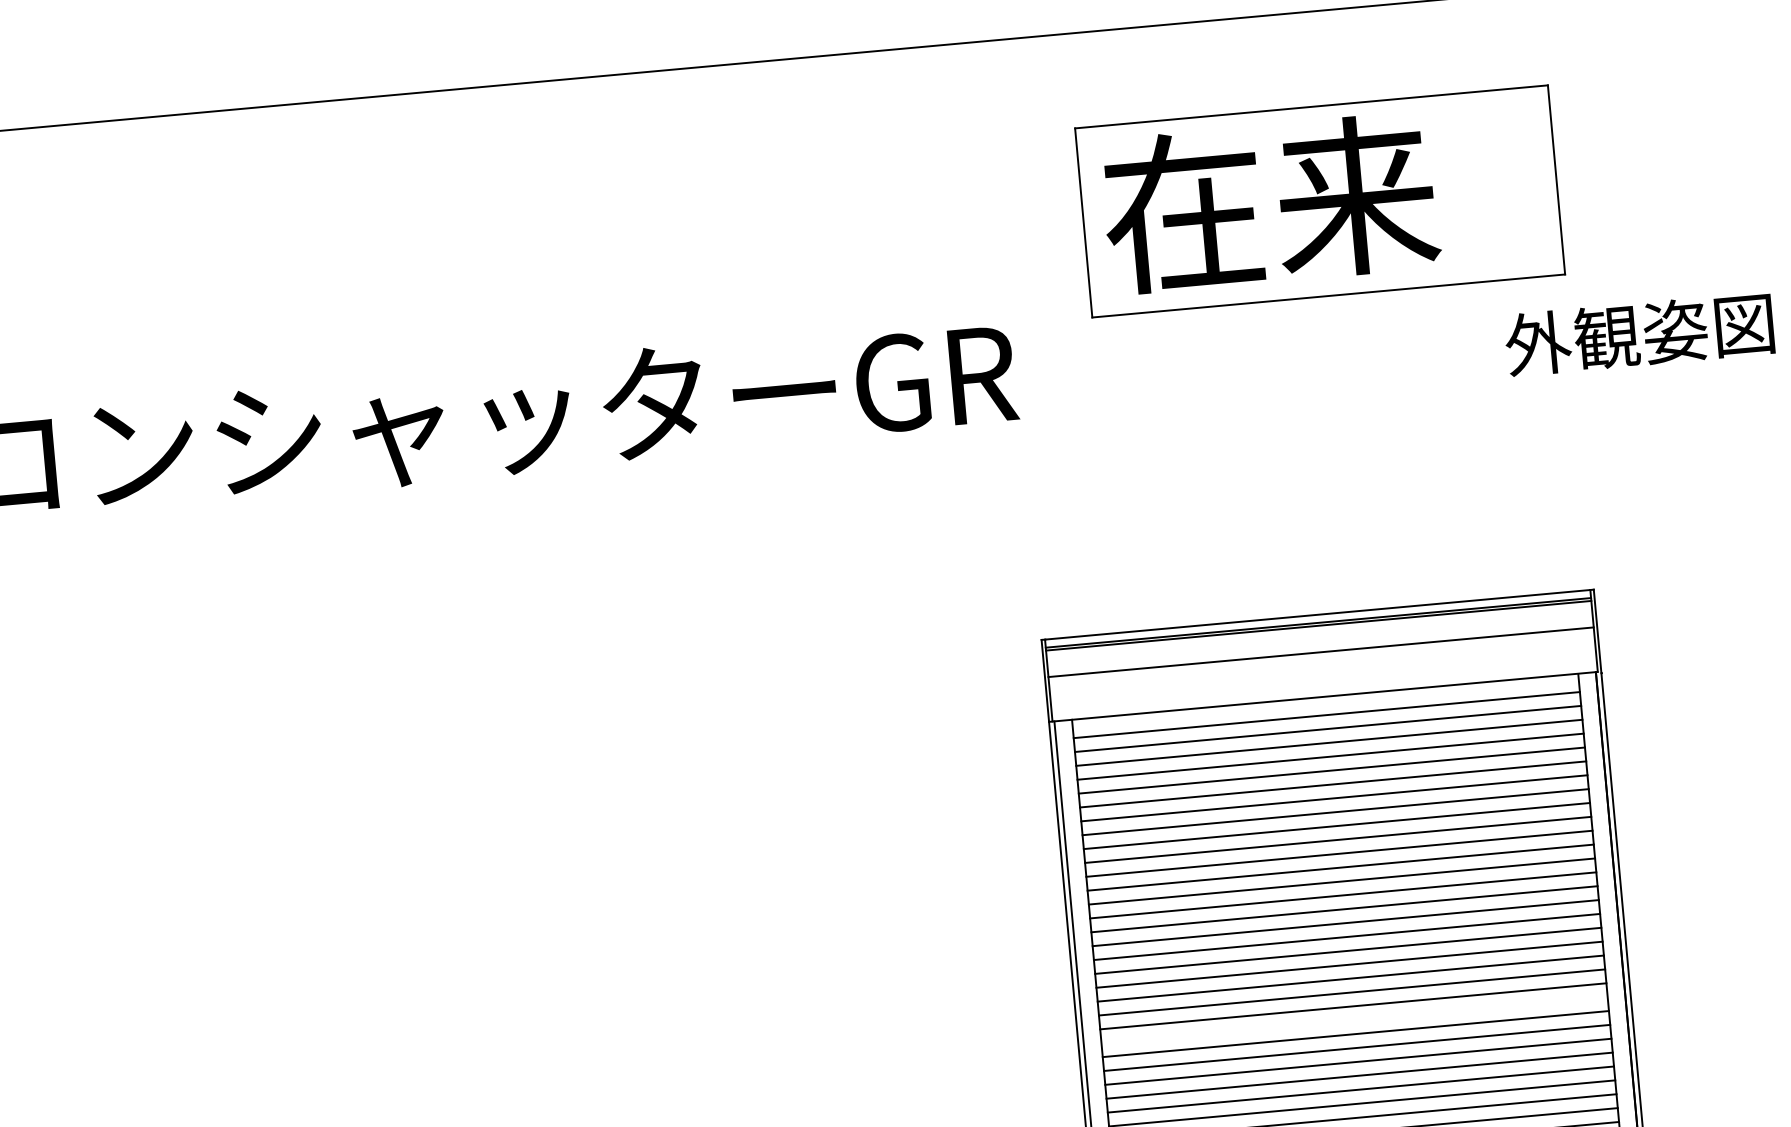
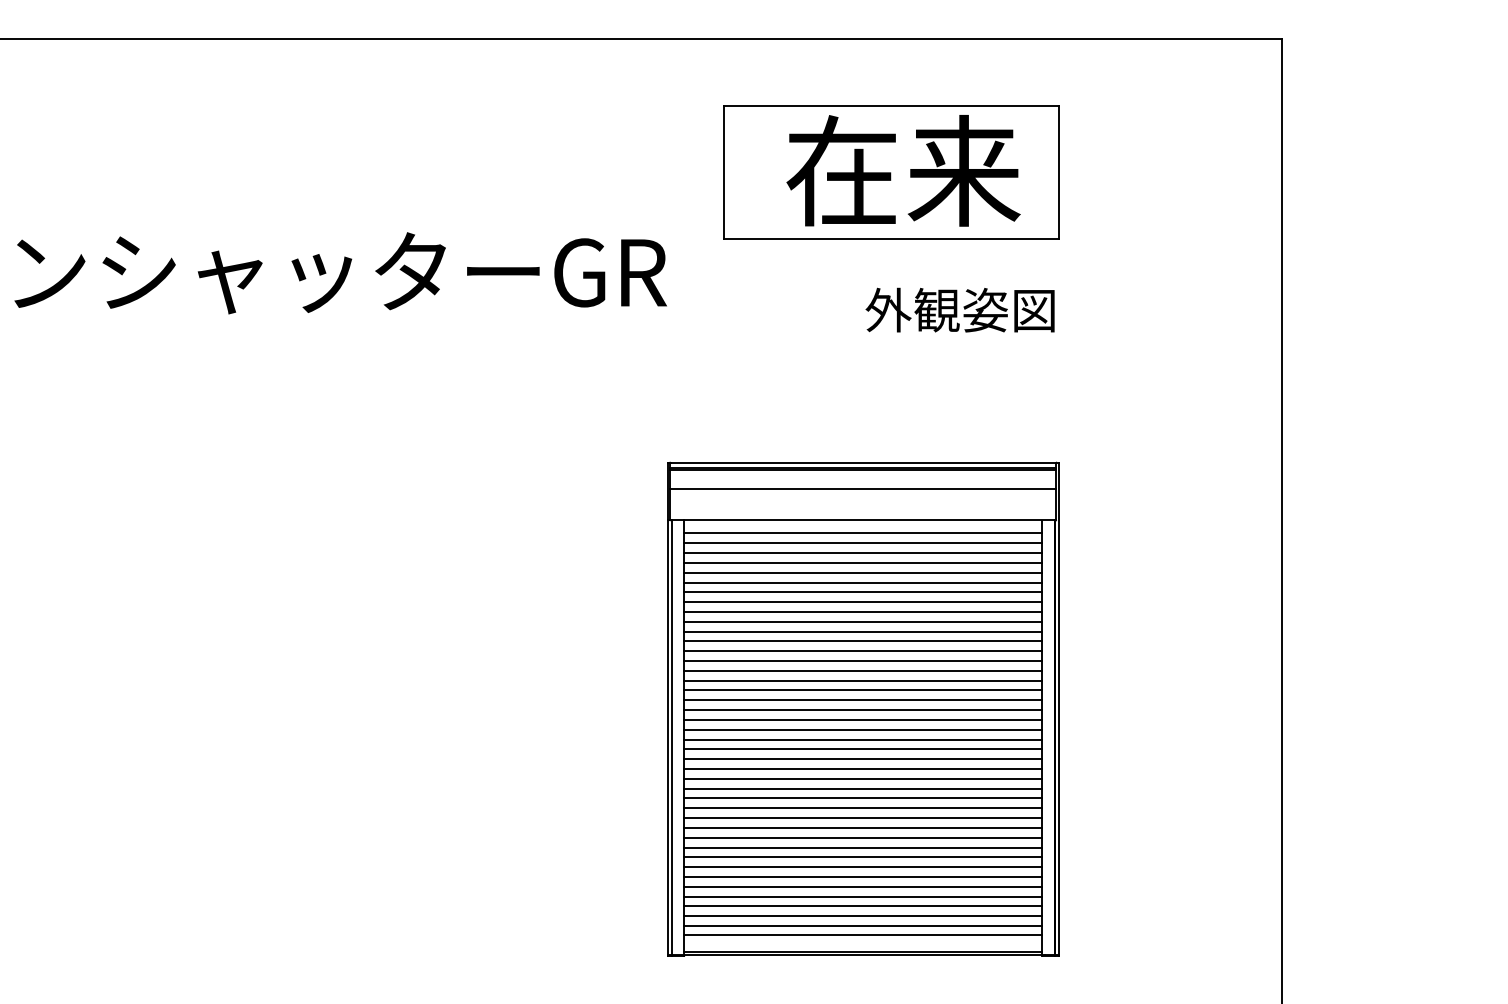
text: (1270, 203) -> (903, 170), moved
text: (1638, 333) -> (959, 309), moved
line: (1354, 1020) -> (863, 749), added

